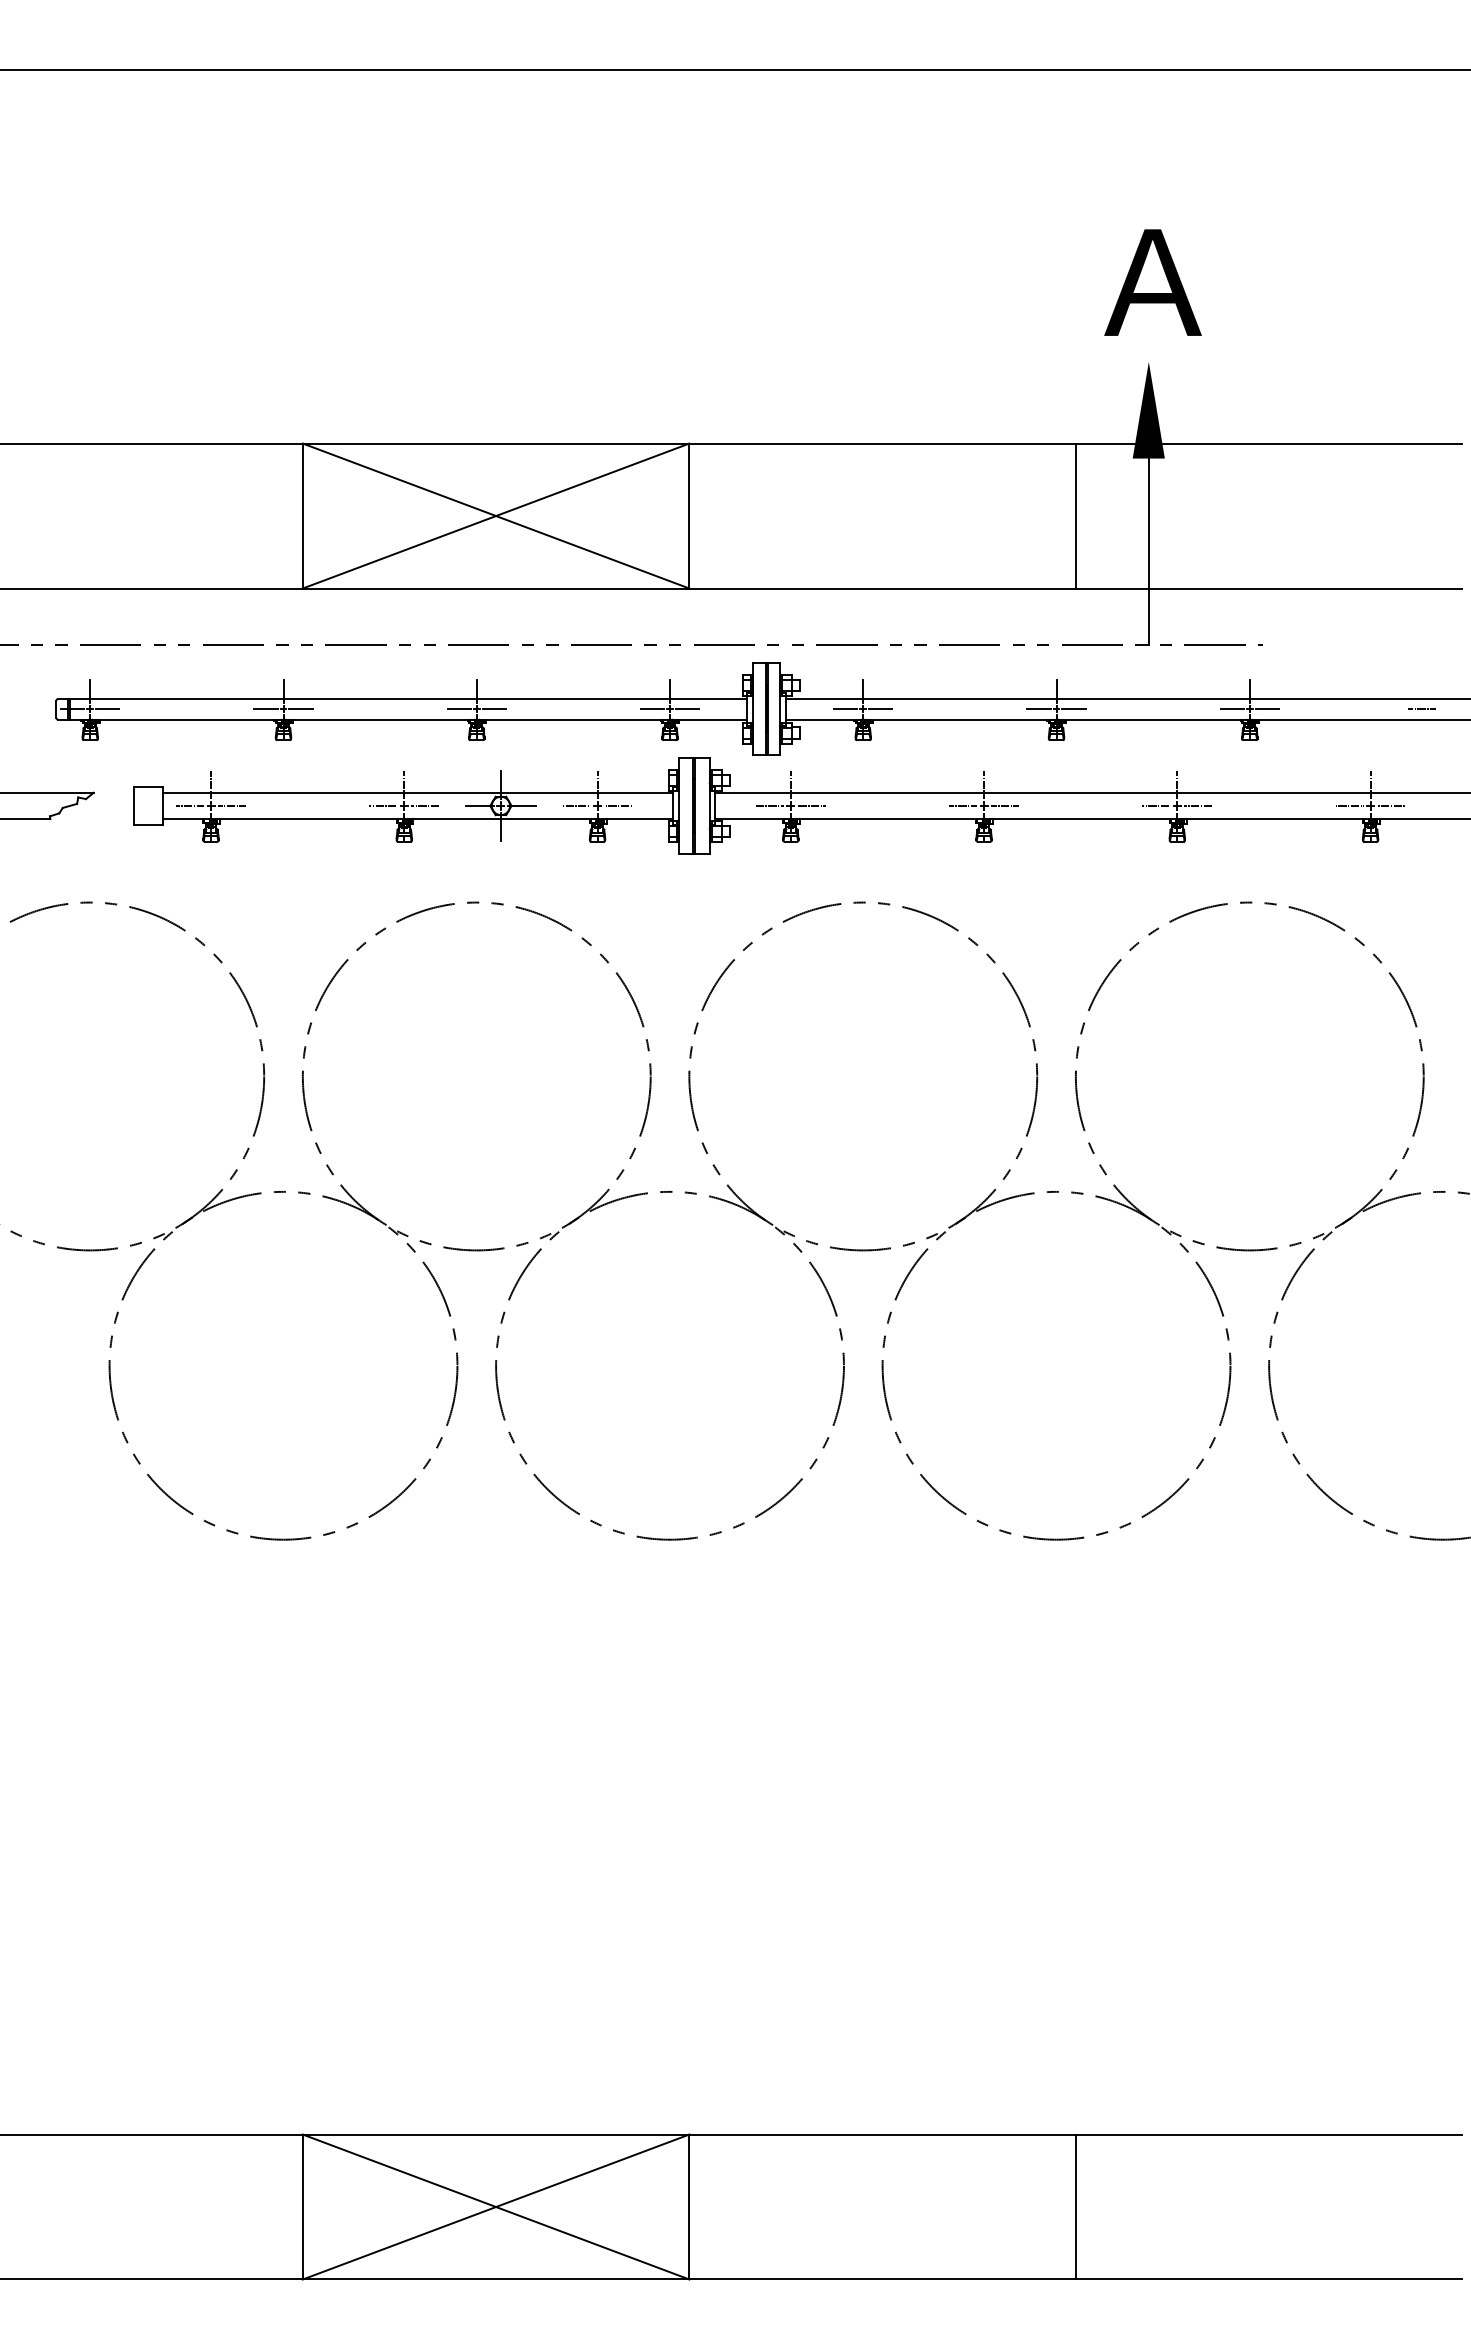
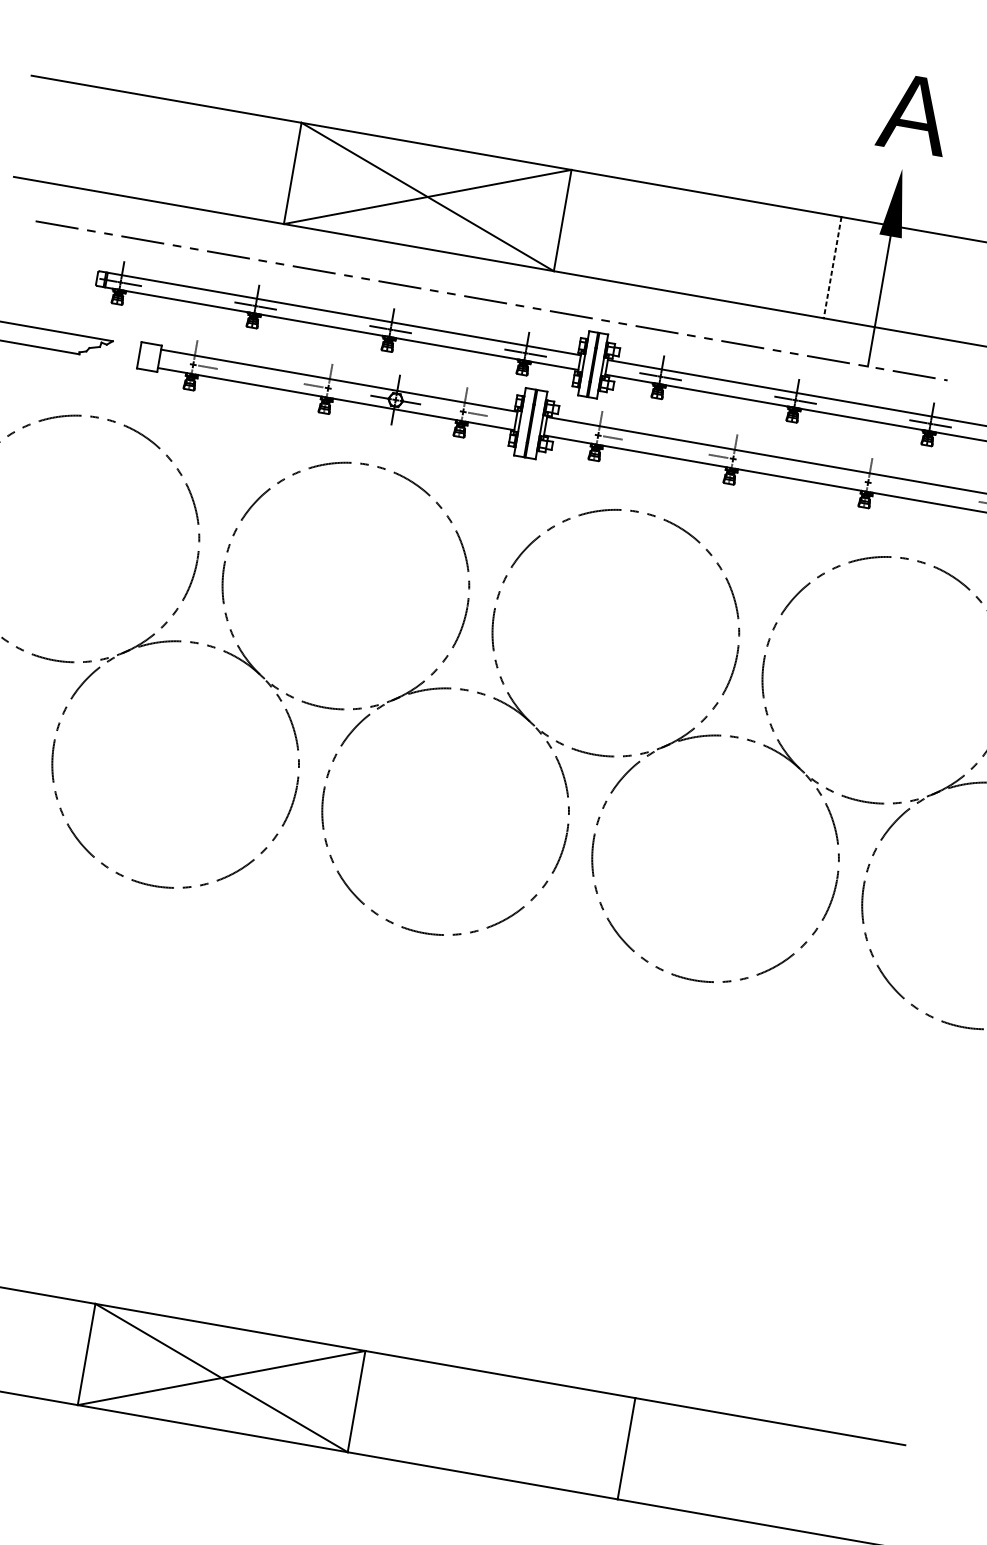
line: (1075, 516) -> (832, 267), solid -> dashed
line: (190, 805) -> (178, 361), removed
line: (425, 805) -> (343, 390), removed
line: (576, 805) -> (448, 408), removed
line: (769, 805) -> (583, 432), removed
line: (1005, 805) -> (748, 461), removed
line: (1156, 805) -> (853, 479), removed
line: (1198, 805) -> (883, 484), removed

